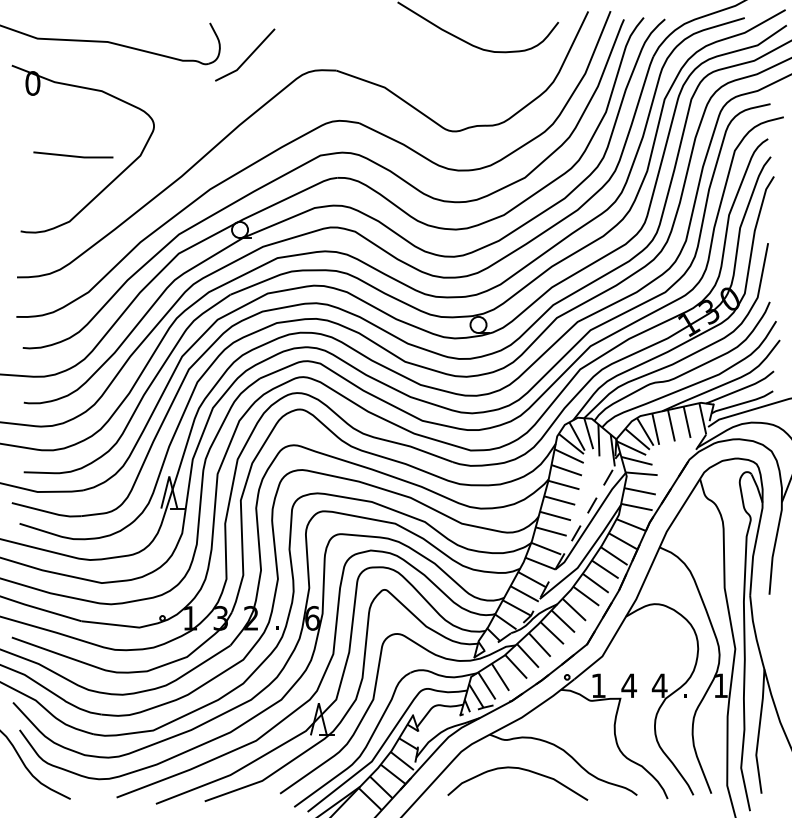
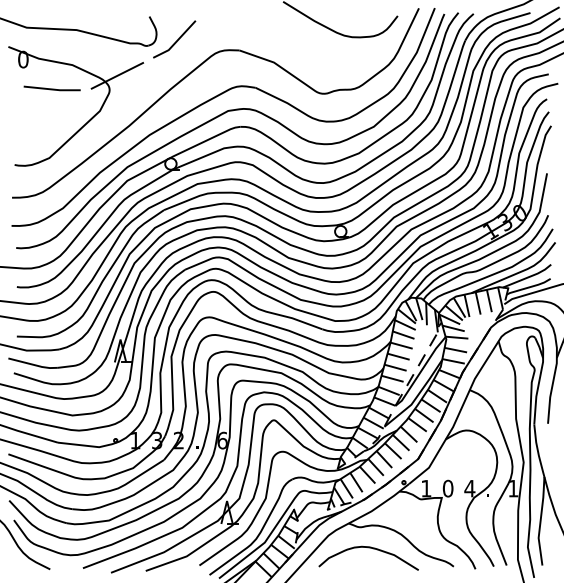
line: (164, 106) -> (117, 76), added
line: (73, 155) -> (52, 88), moved
text: (629, 685) -> (448, 488), 4 -> 0

